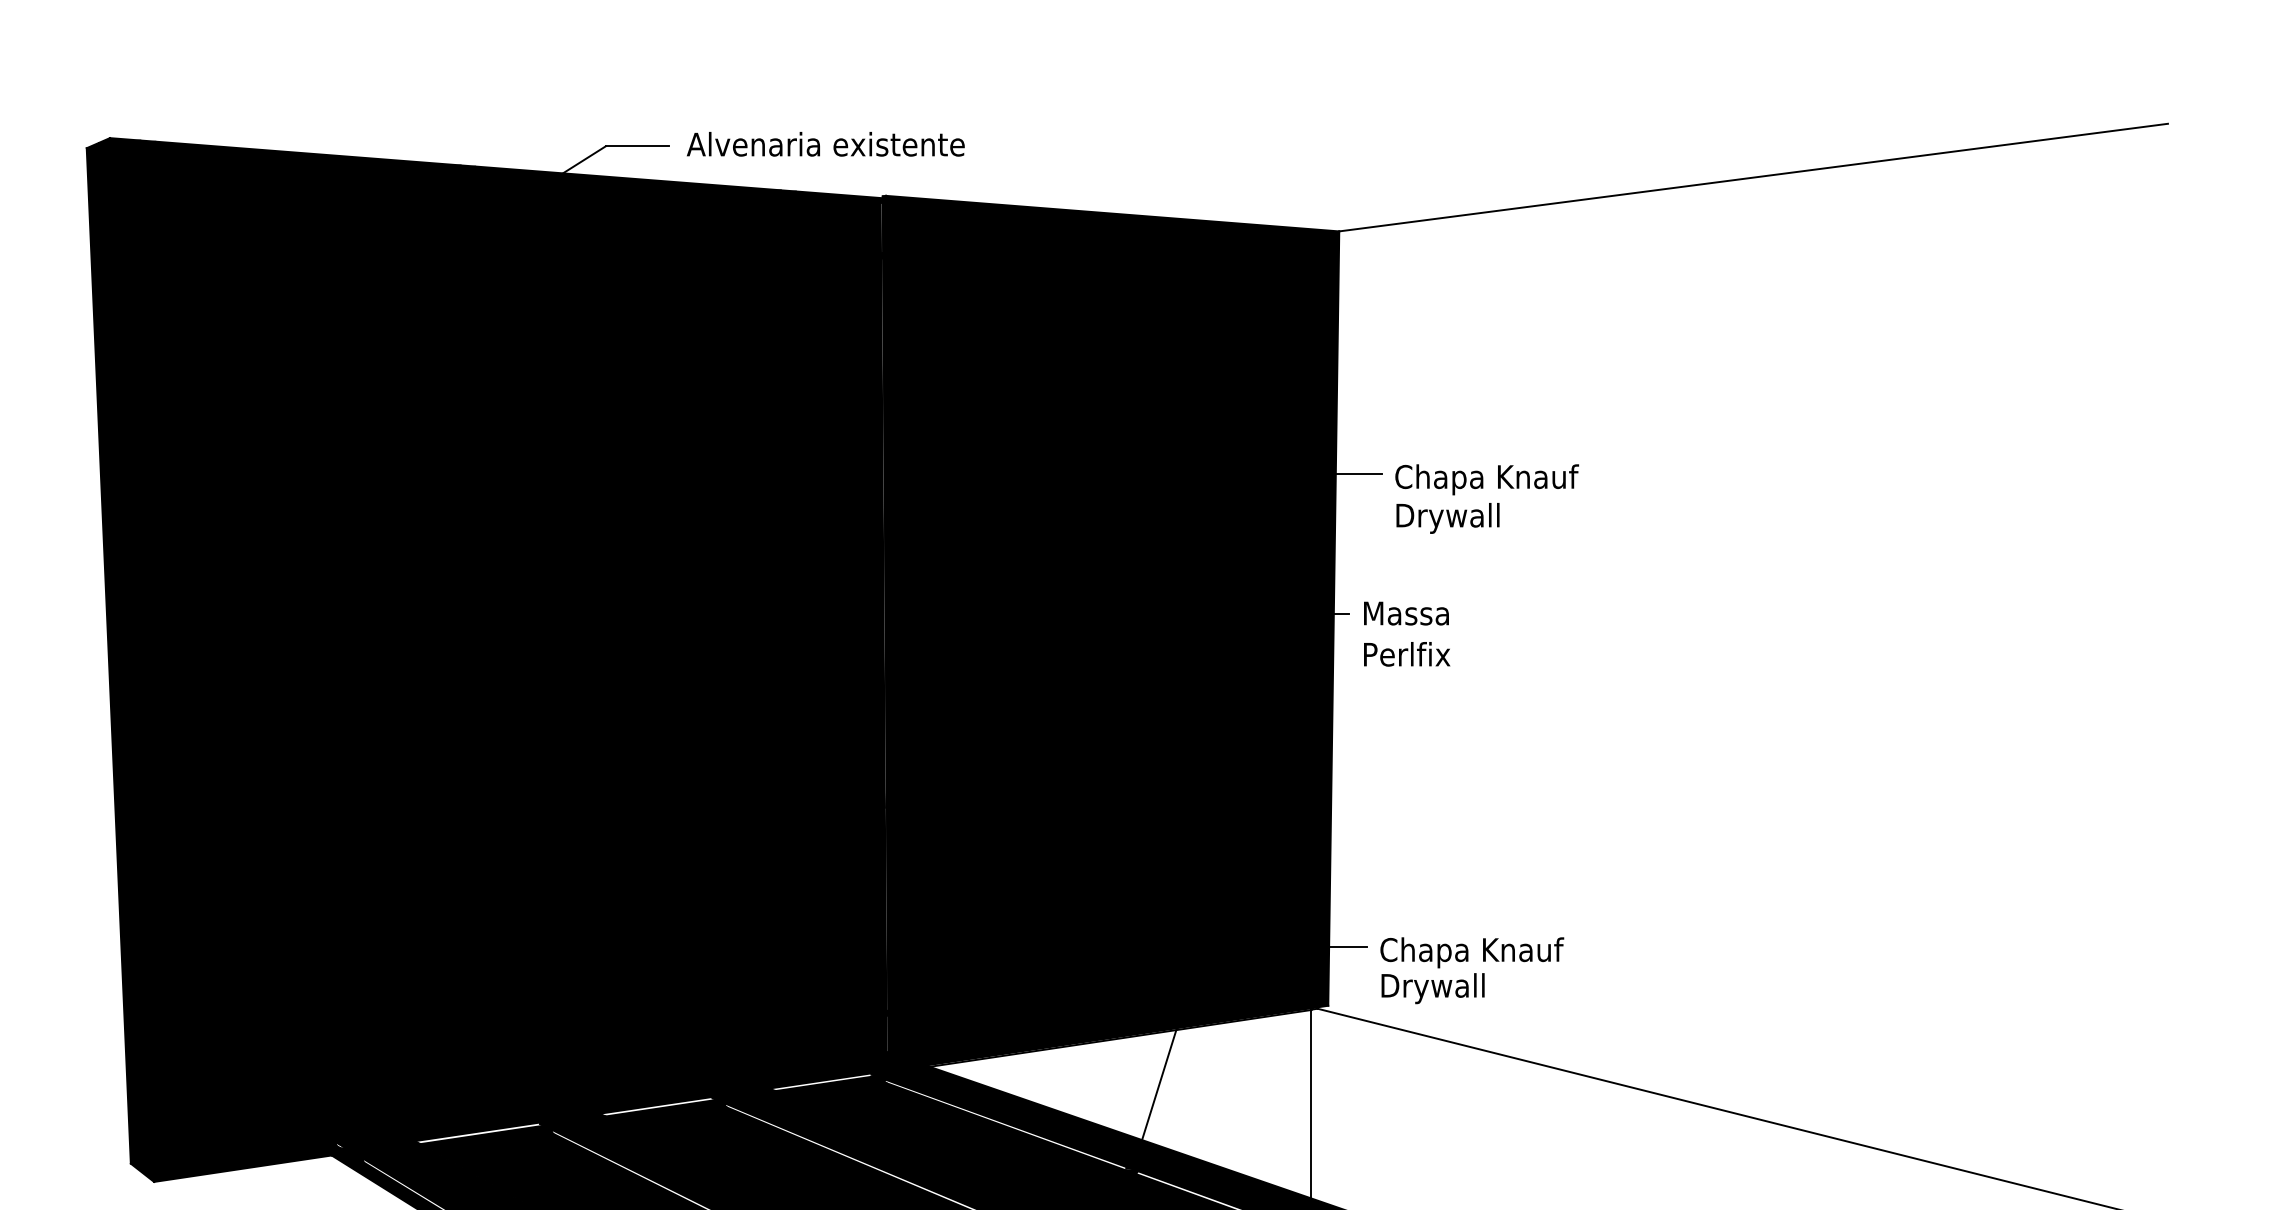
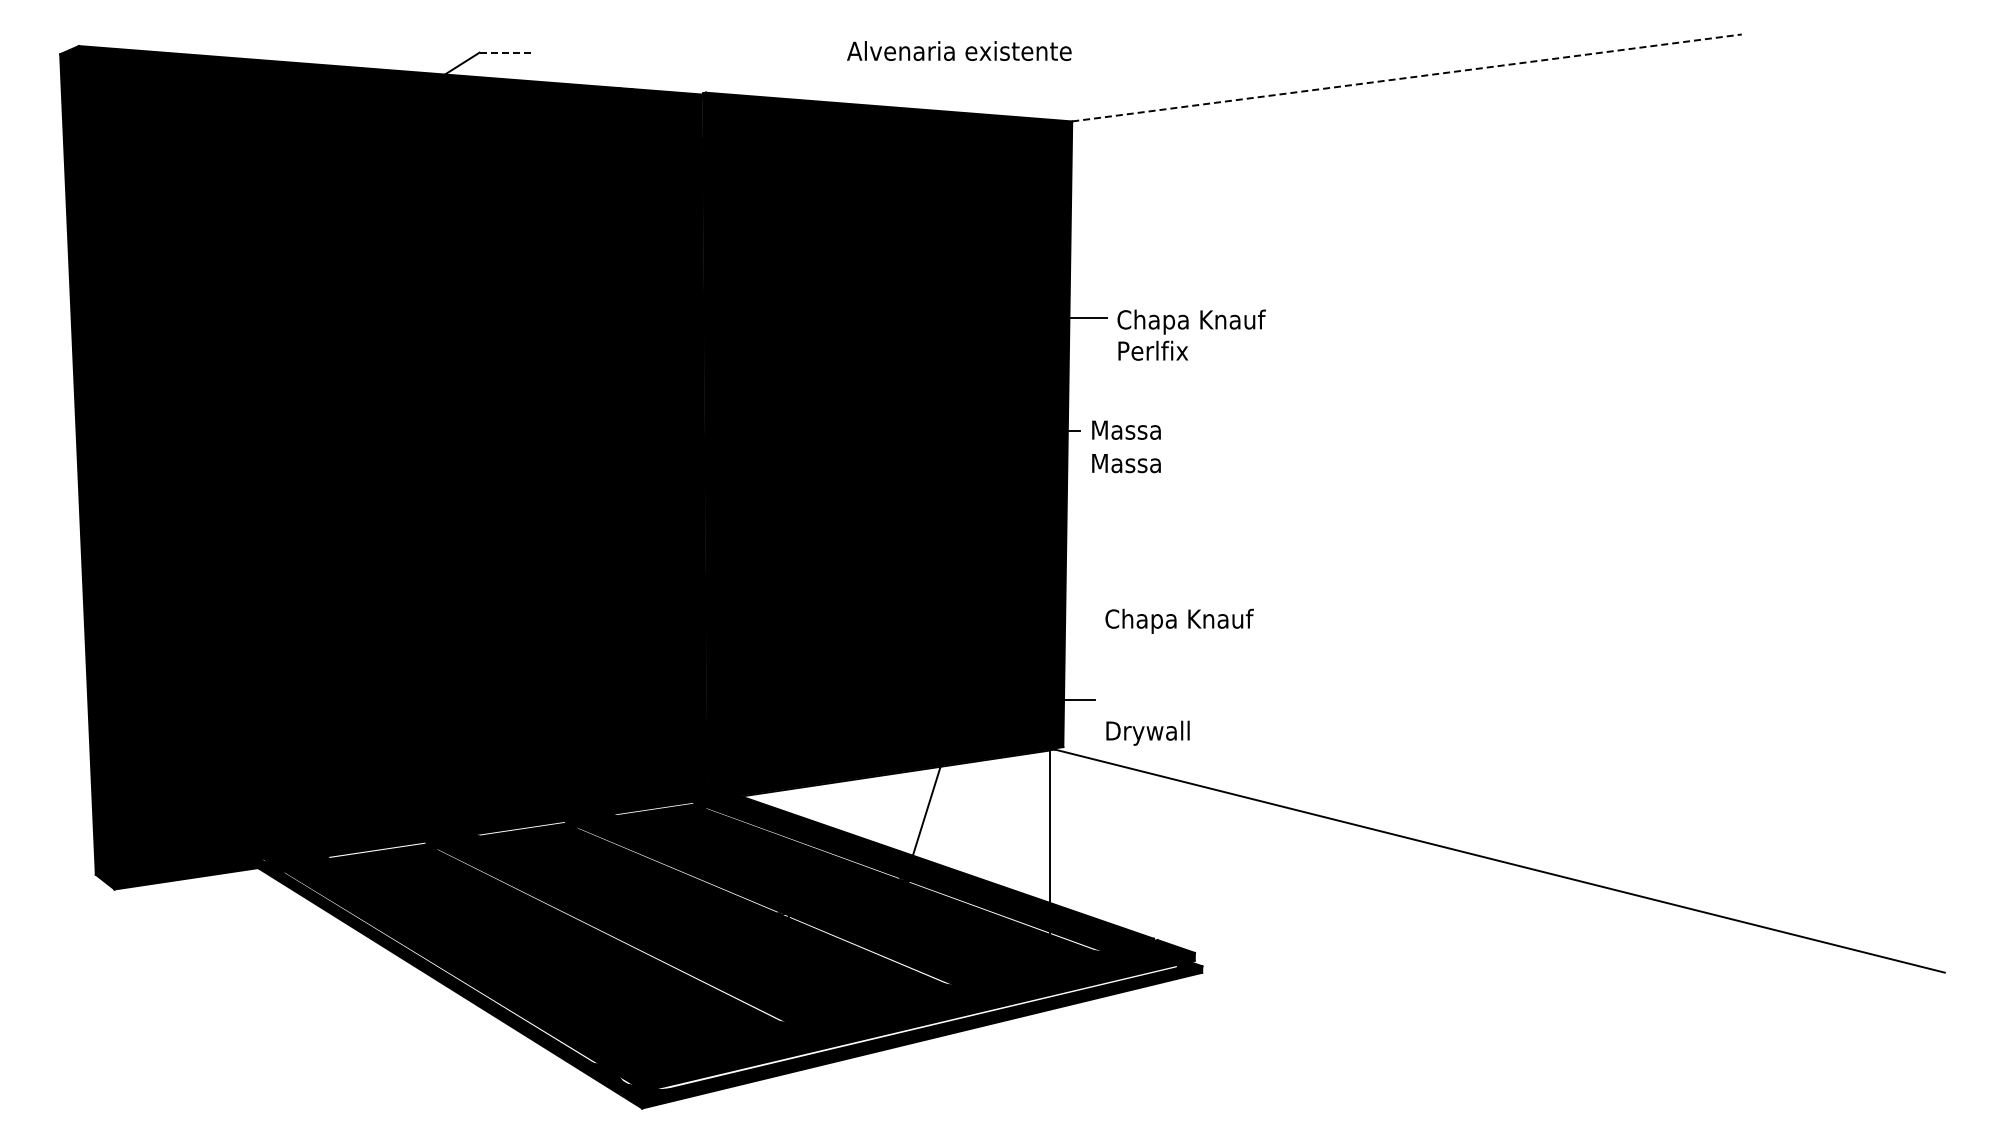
text: (826, 143) -> (959, 50), moved
line: (637, 146) -> (505, 52), solid -> dashed
line: (1754, 177) -> (1407, 77), solid -> dashed
text: (1448, 517) -> (1160, 352), Drywall -> Perlfix
text: (1407, 654) -> (1127, 463), Perlfix -> Massa
text: (1472, 951) -> (1179, 620), moved

